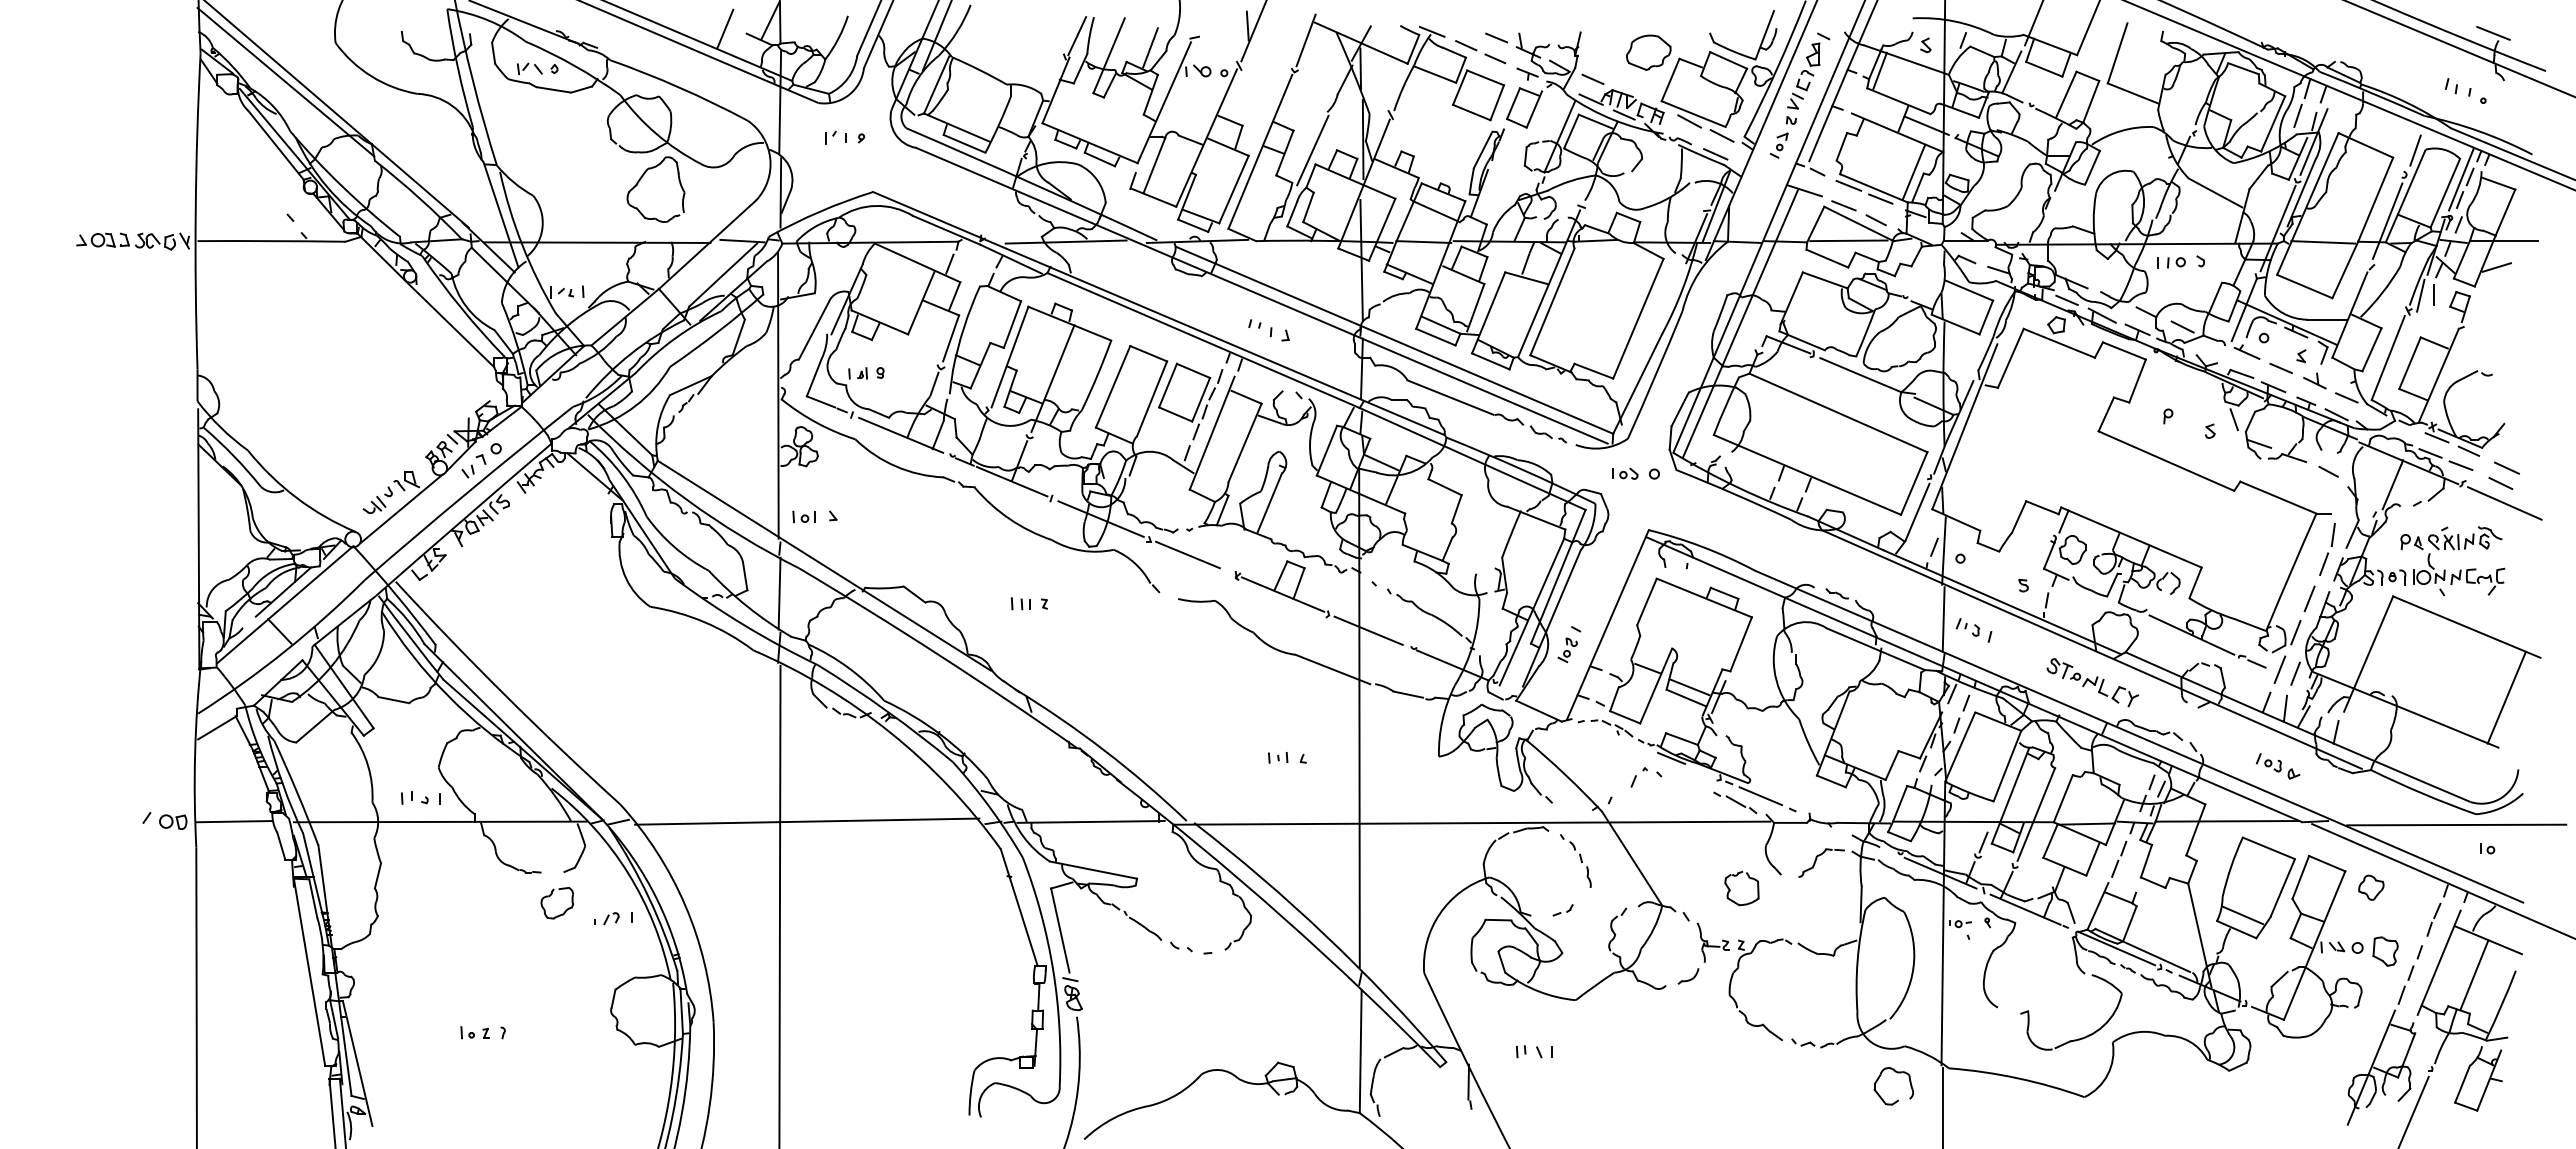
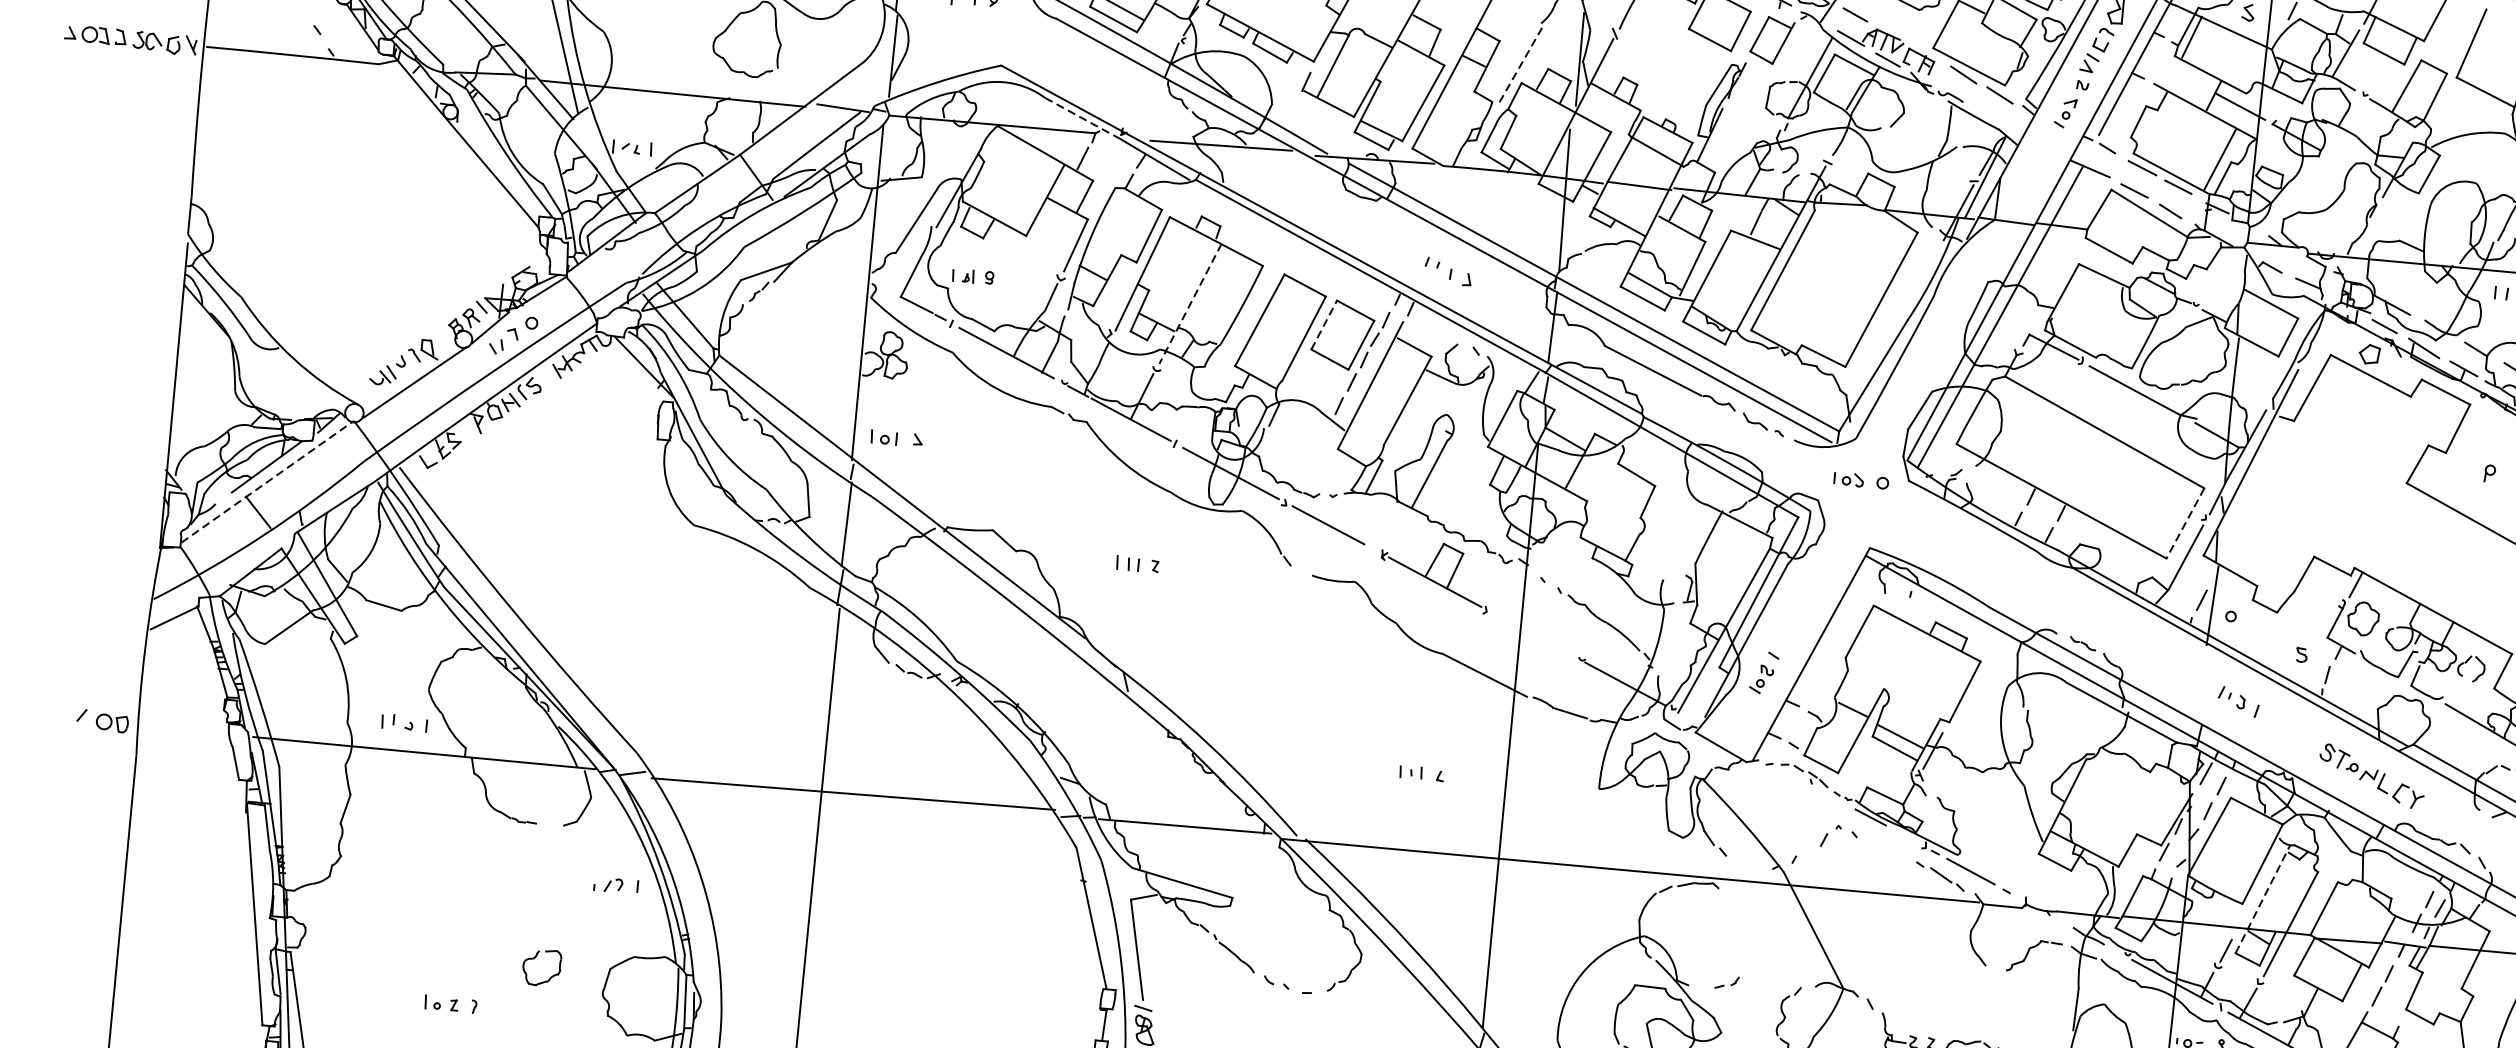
line: (1312, 151) -> (1519, 67), solid -> dashed
line: (1715, 154) -> (1990, 116), removed
line: (946, 230) -> (1082, 118), solid -> dashed
line: (1848, 240) -> (2135, 231), removed
line: (1052, 378) -> (1189, 303), solid -> dashed
line: (1168, 385) -> (1324, 324), solid -> dashed
line: (1914, 483) -> (2185, 523), solid -> dashed
line: (285, 604) -> (267, 481), solid -> dashed
line: (1943, 619) -> (2204, 685), removed
line: (1368, 630) -> (1530, 633), removed
line: (2010, 795) -> (2262, 898), solid -> dashed
line: (234, 821) -> (183, 729), removed
part: (1575, 860) -> (1747, 925), removed
part: (1730, 889) -> (1924, 977), removed
part: (550, 896) -> (534, 959), moved

